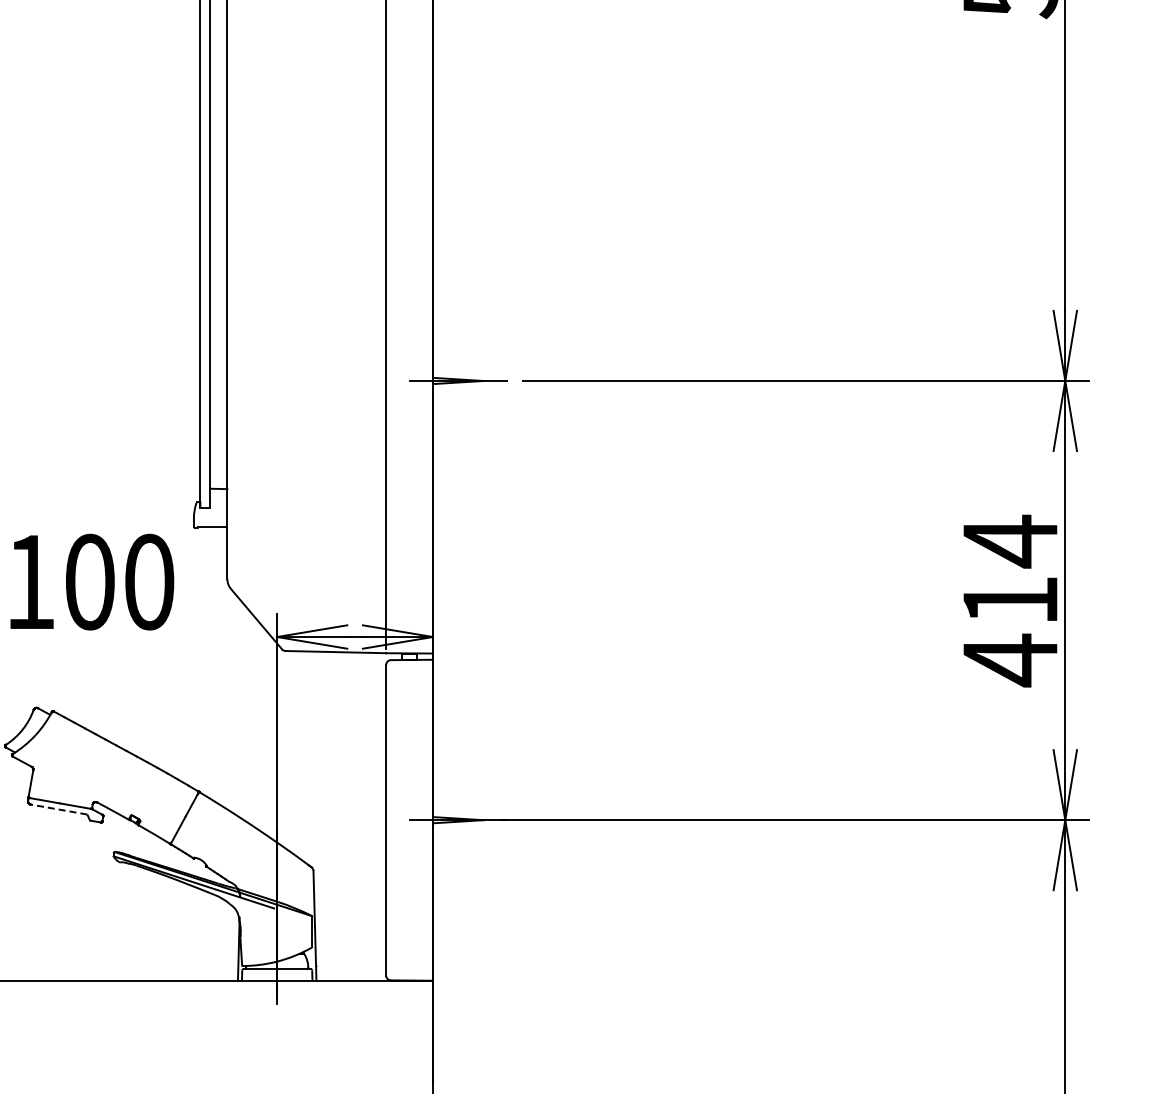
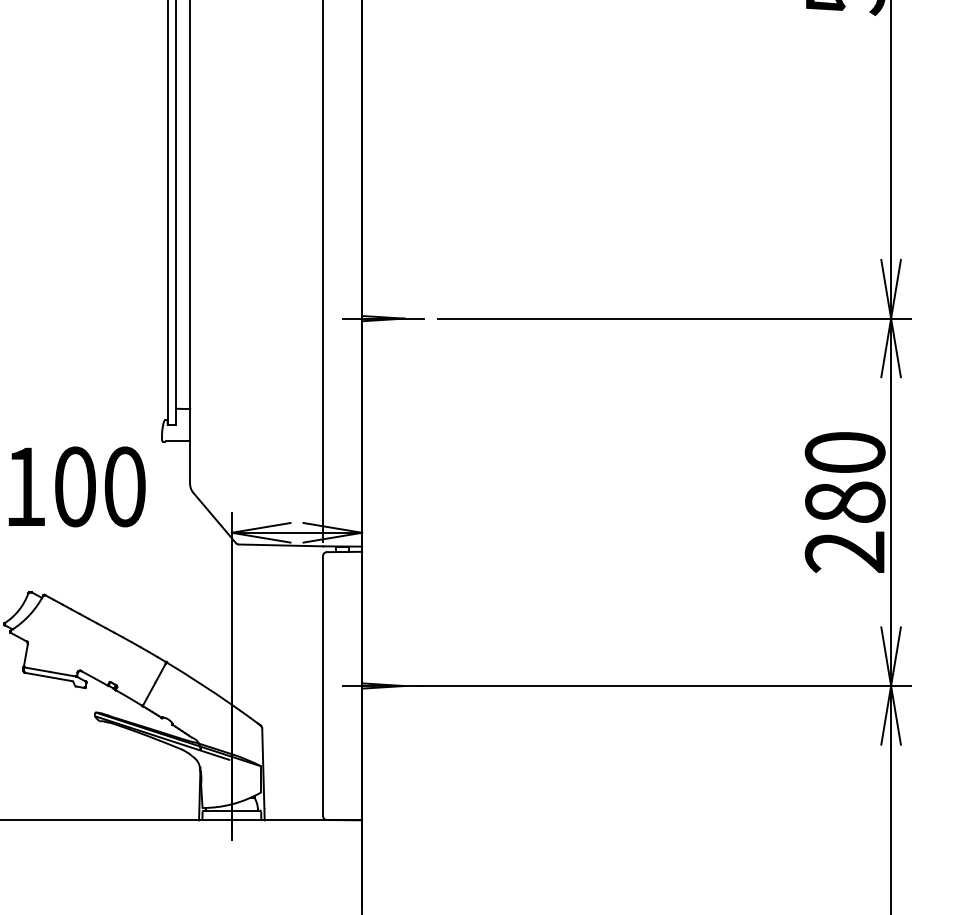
text: (1010, 600) -> (845, 502), 414 -> 280
line: (58, 809) -> (48, 677), dashed -> solid

